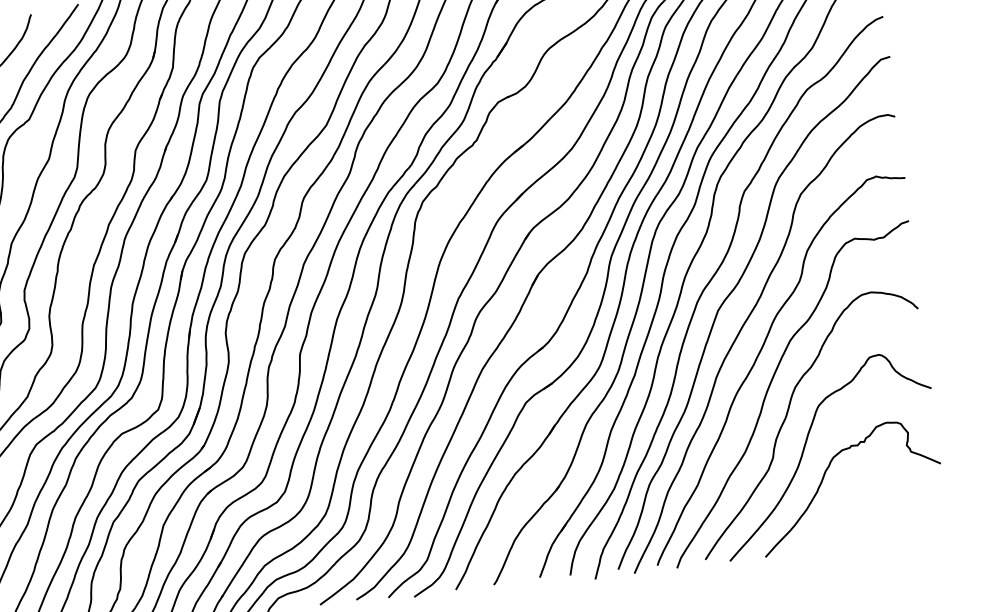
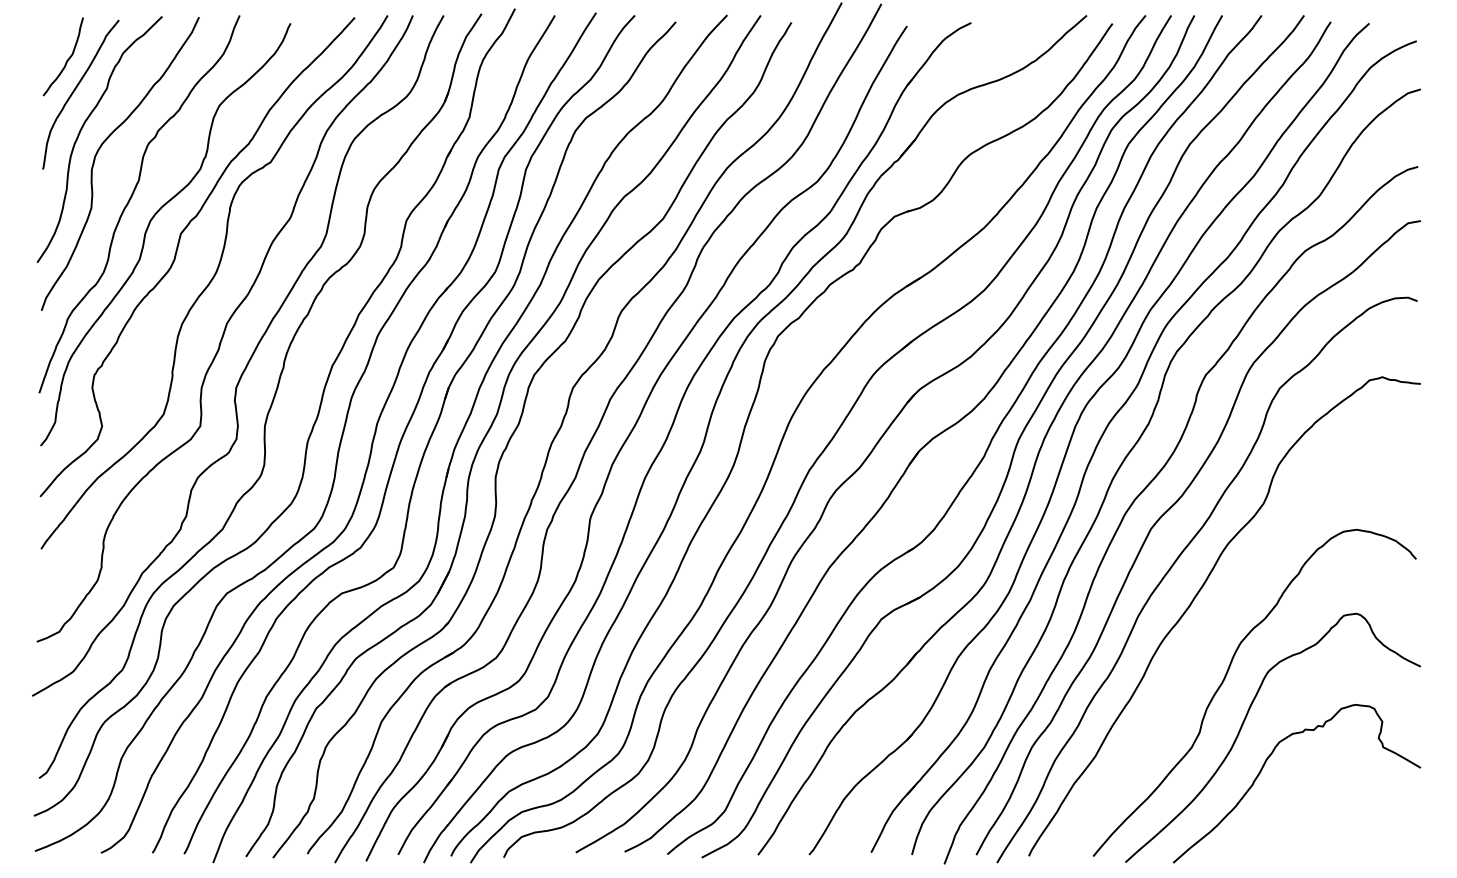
curve: (771, 383) -> (1209, 634), removed

